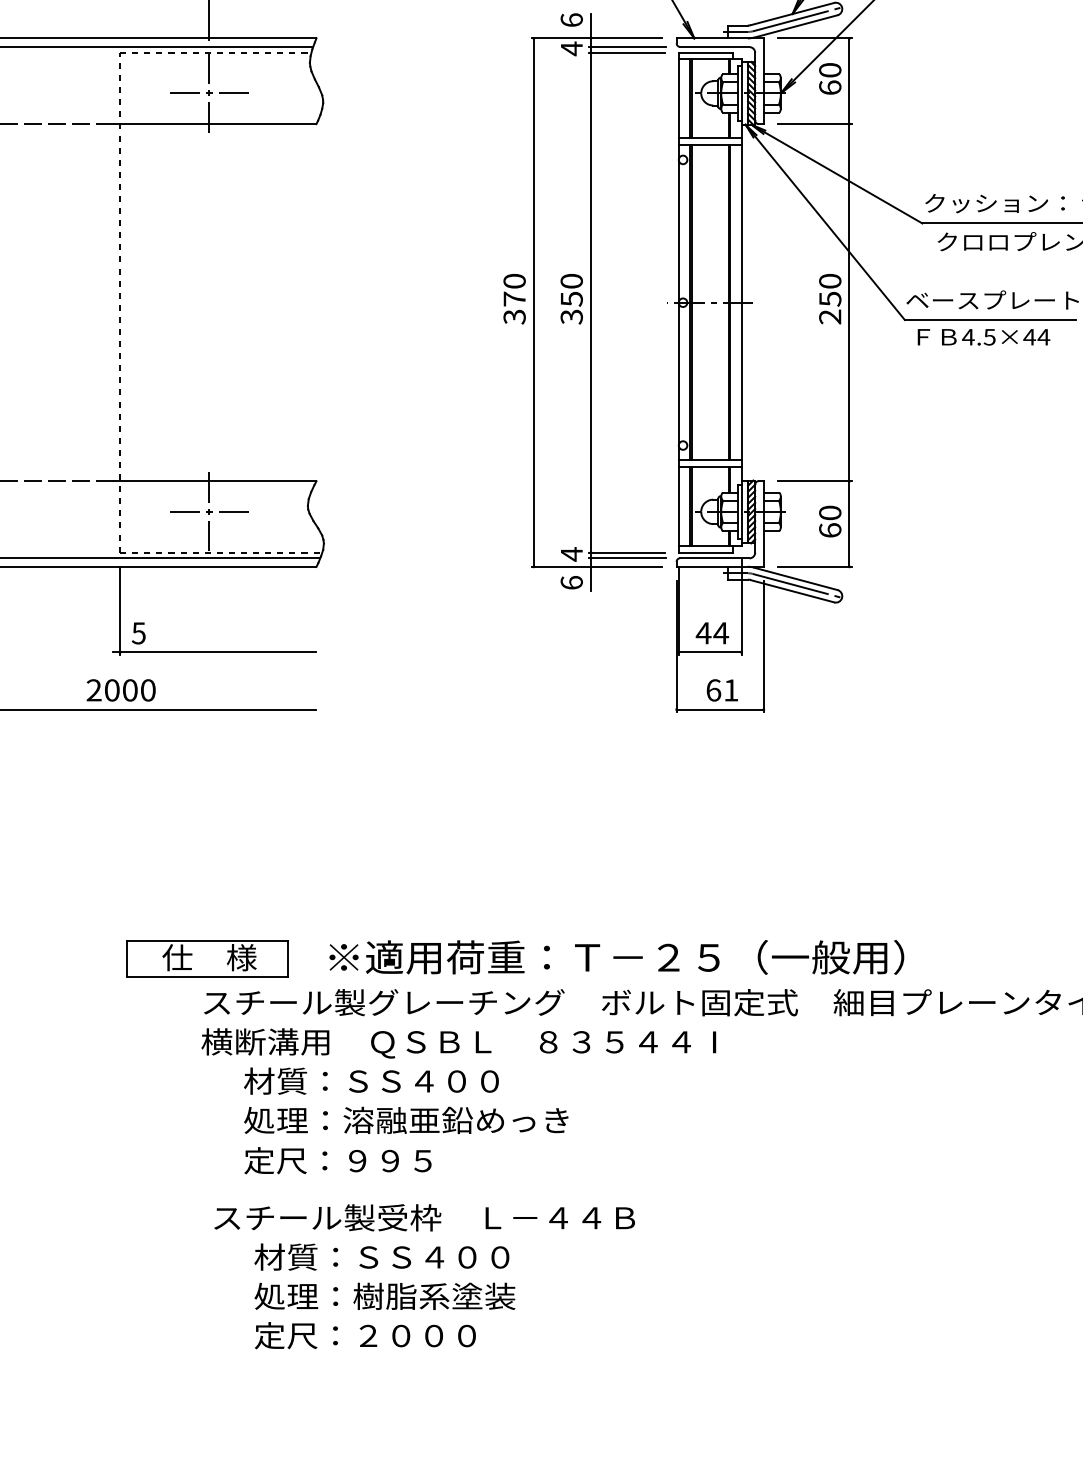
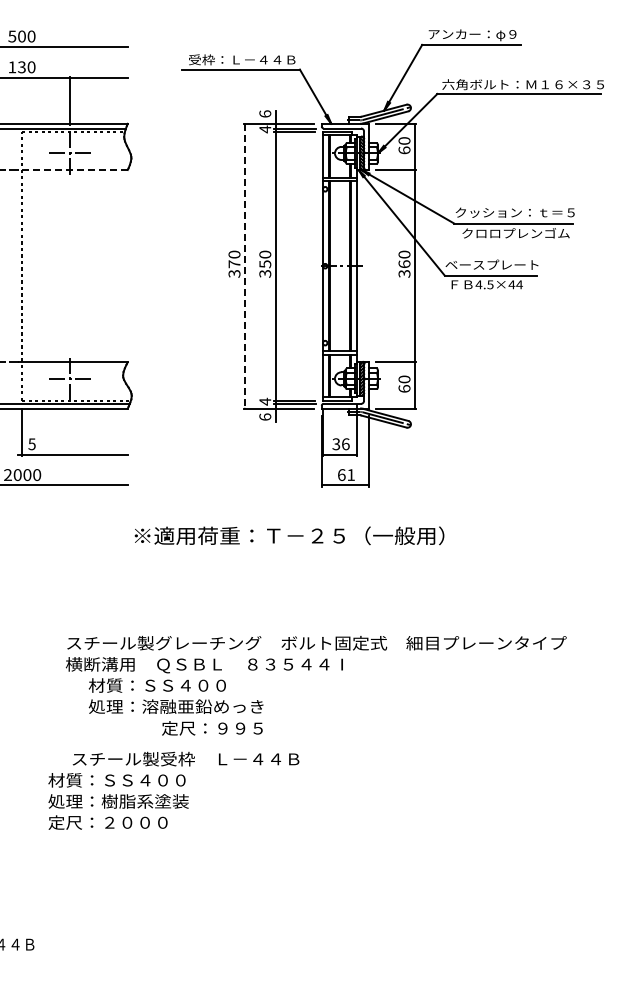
line: (213, 123) -> (72, 169), solid -> dashed
line: (533, 303) -> (244, 266), solid -> dashed
text: (830, 306) -> (404, 268), 250 -> 360
text: (711, 633) -> (340, 444), 44 -> 36
text: (616, 956) -> (289, 535), moved
part: (206, 958) -> (68, 619), removed
text: (338, 1160) -> (212, 728), moved
text: (384, 1296) -> (118, 801), moved

